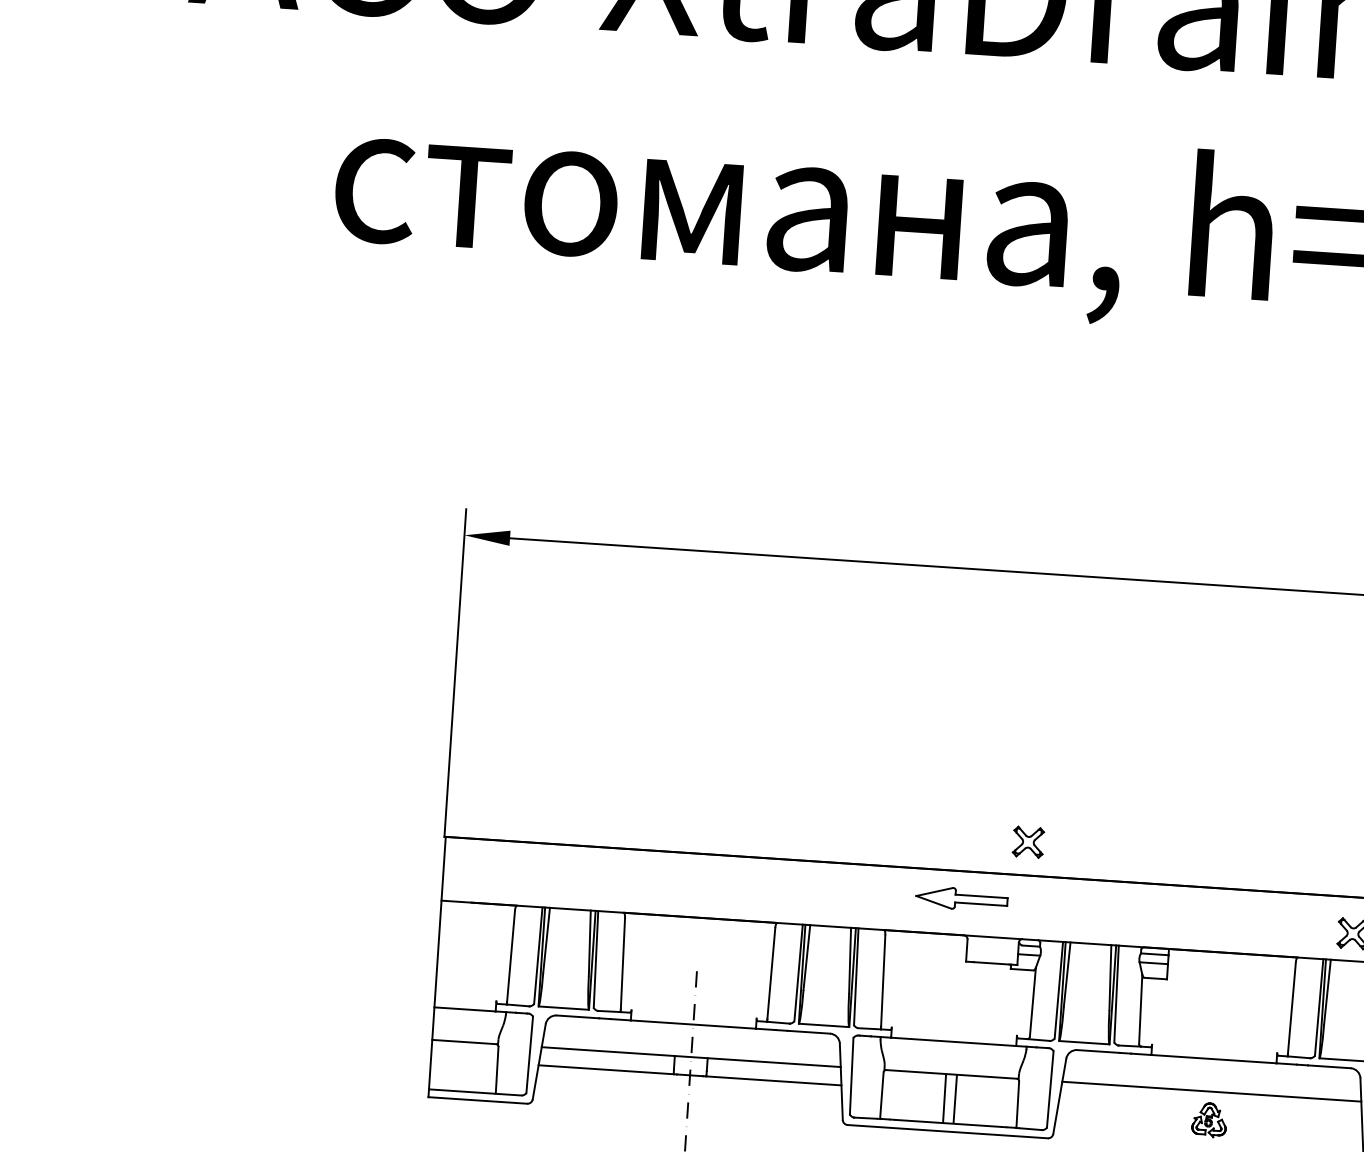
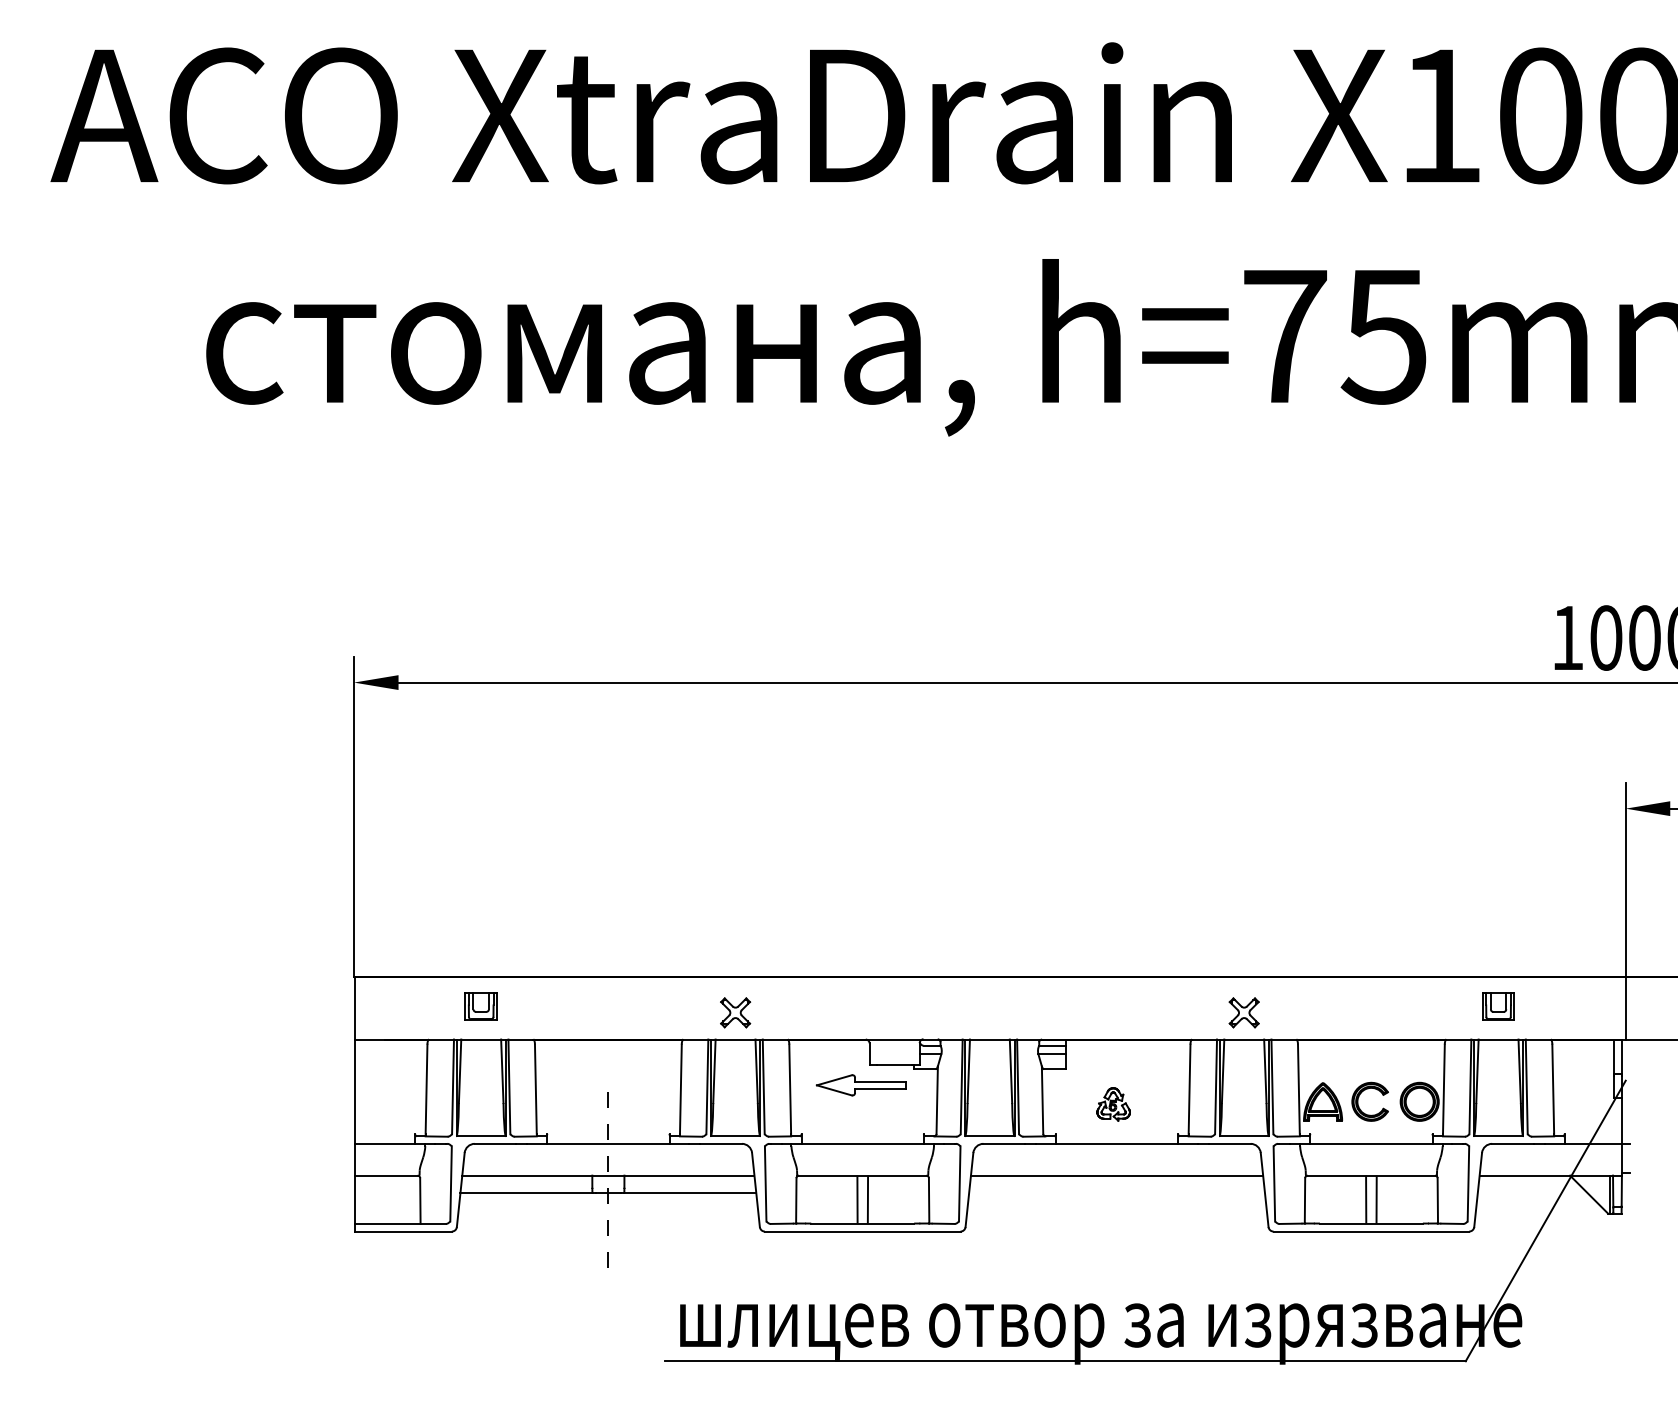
part: (1028, 841) -> (735, 1012), moved
part: (571, 875) -> (480, 1006), added
part: (960, 899) -> (860, 1085), moved
part: (1209, 1120) -> (1113, 1104), moved

